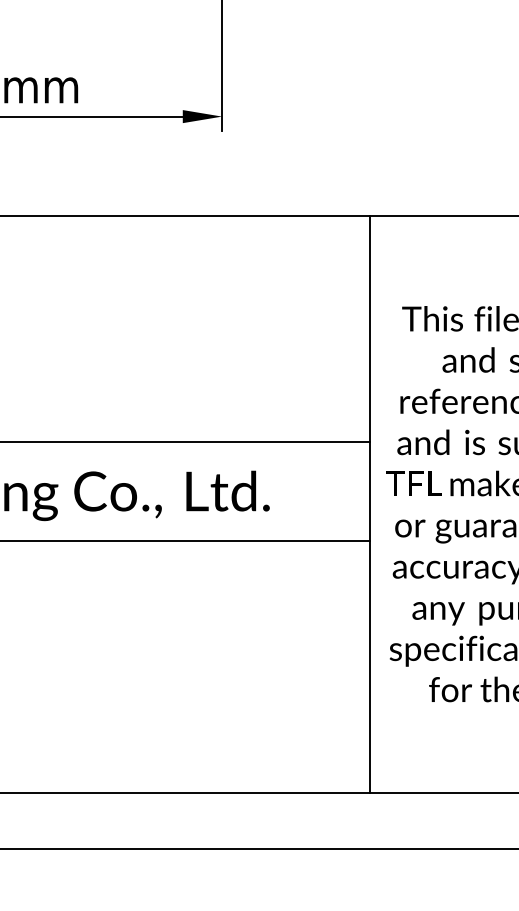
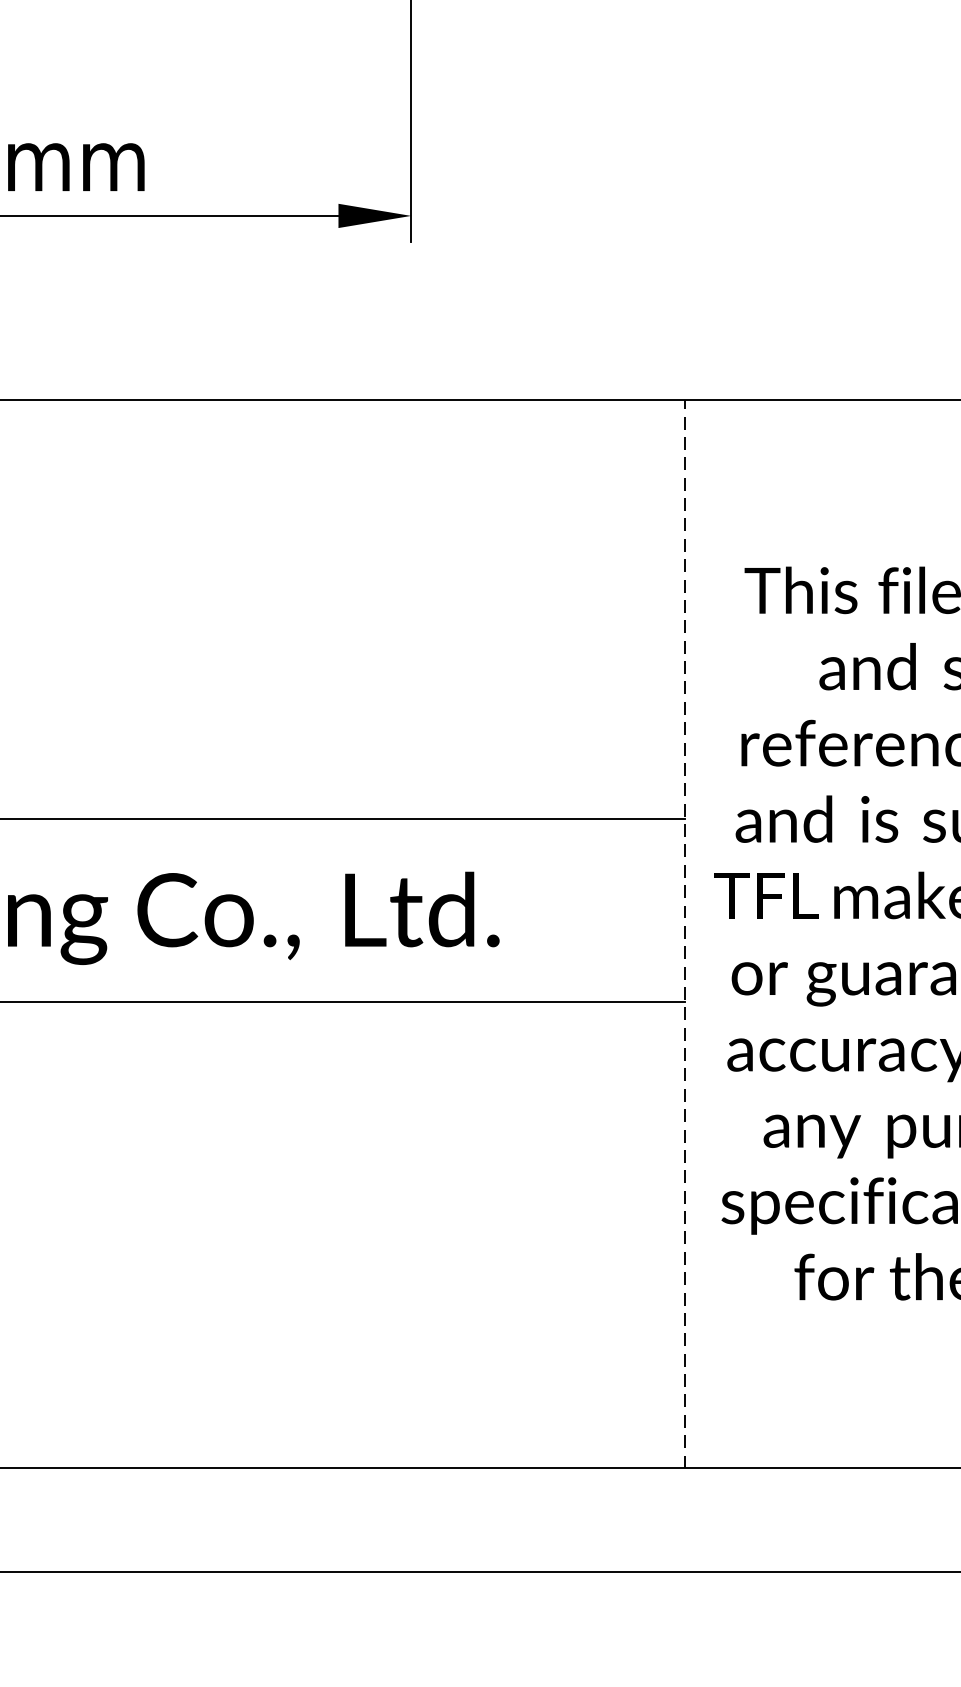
line: (369, 504) -> (684, 934), solid -> dashed

